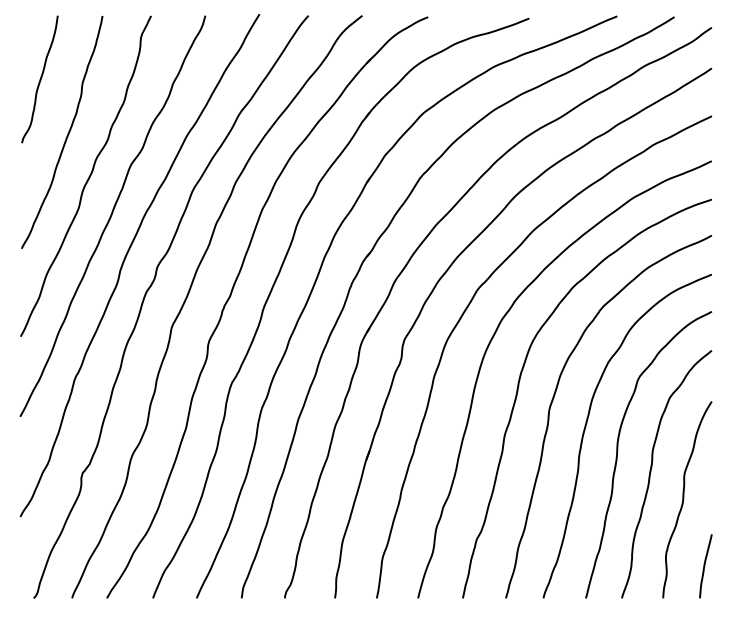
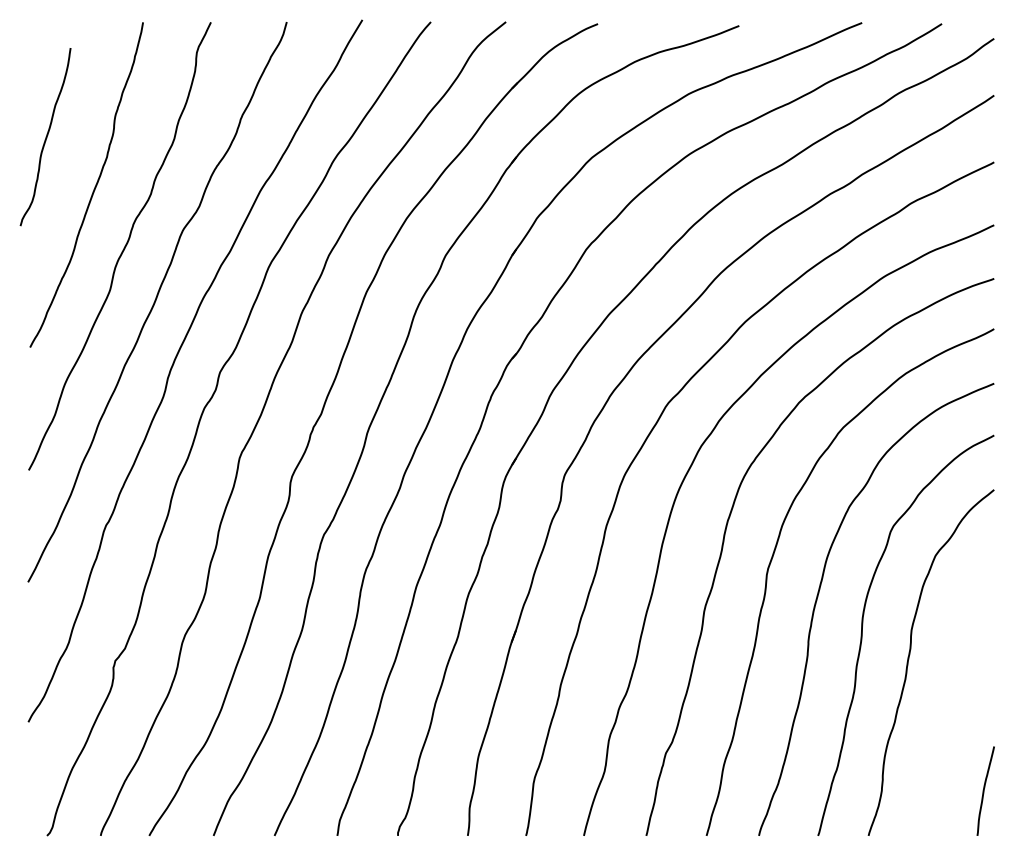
curve: (39, 79) -> (45, 137), moved
curve: (684, 499) -> (955, 697), removed

